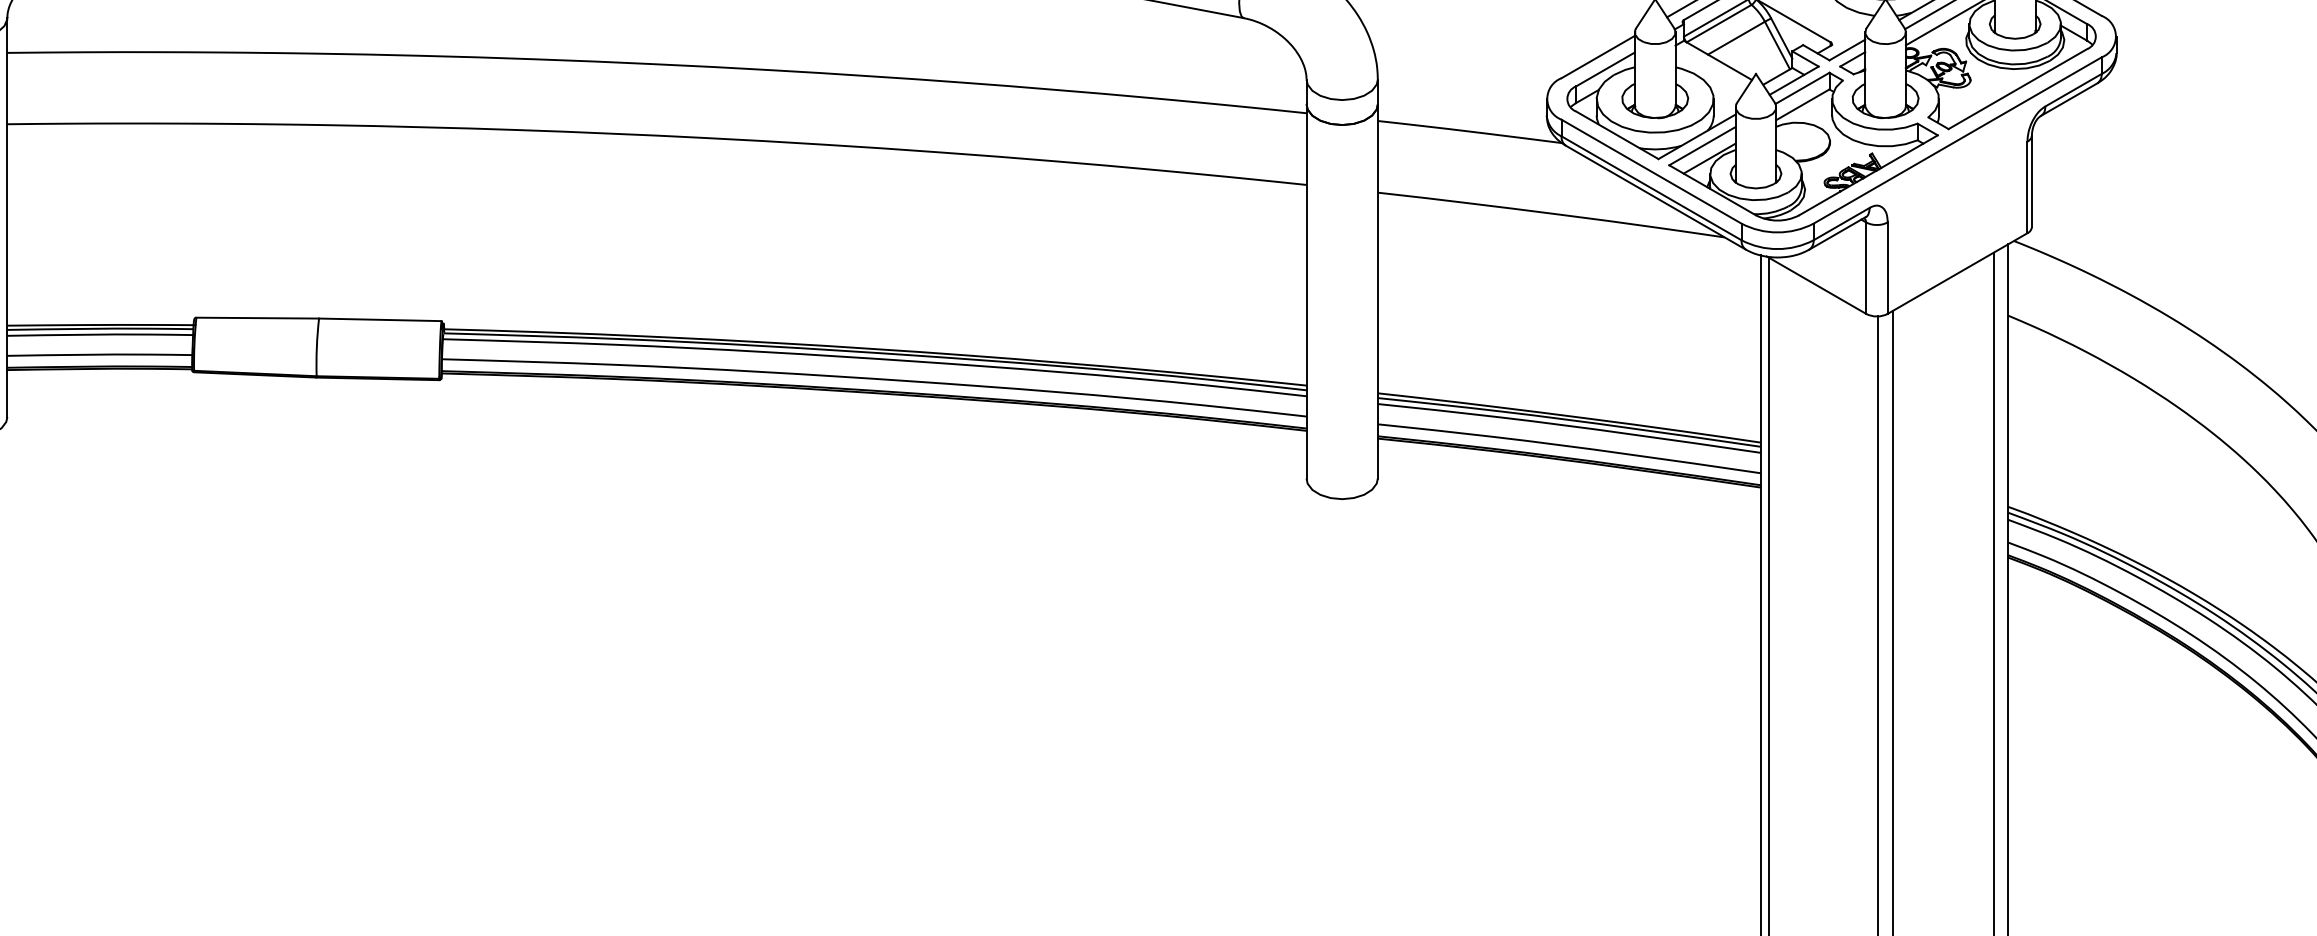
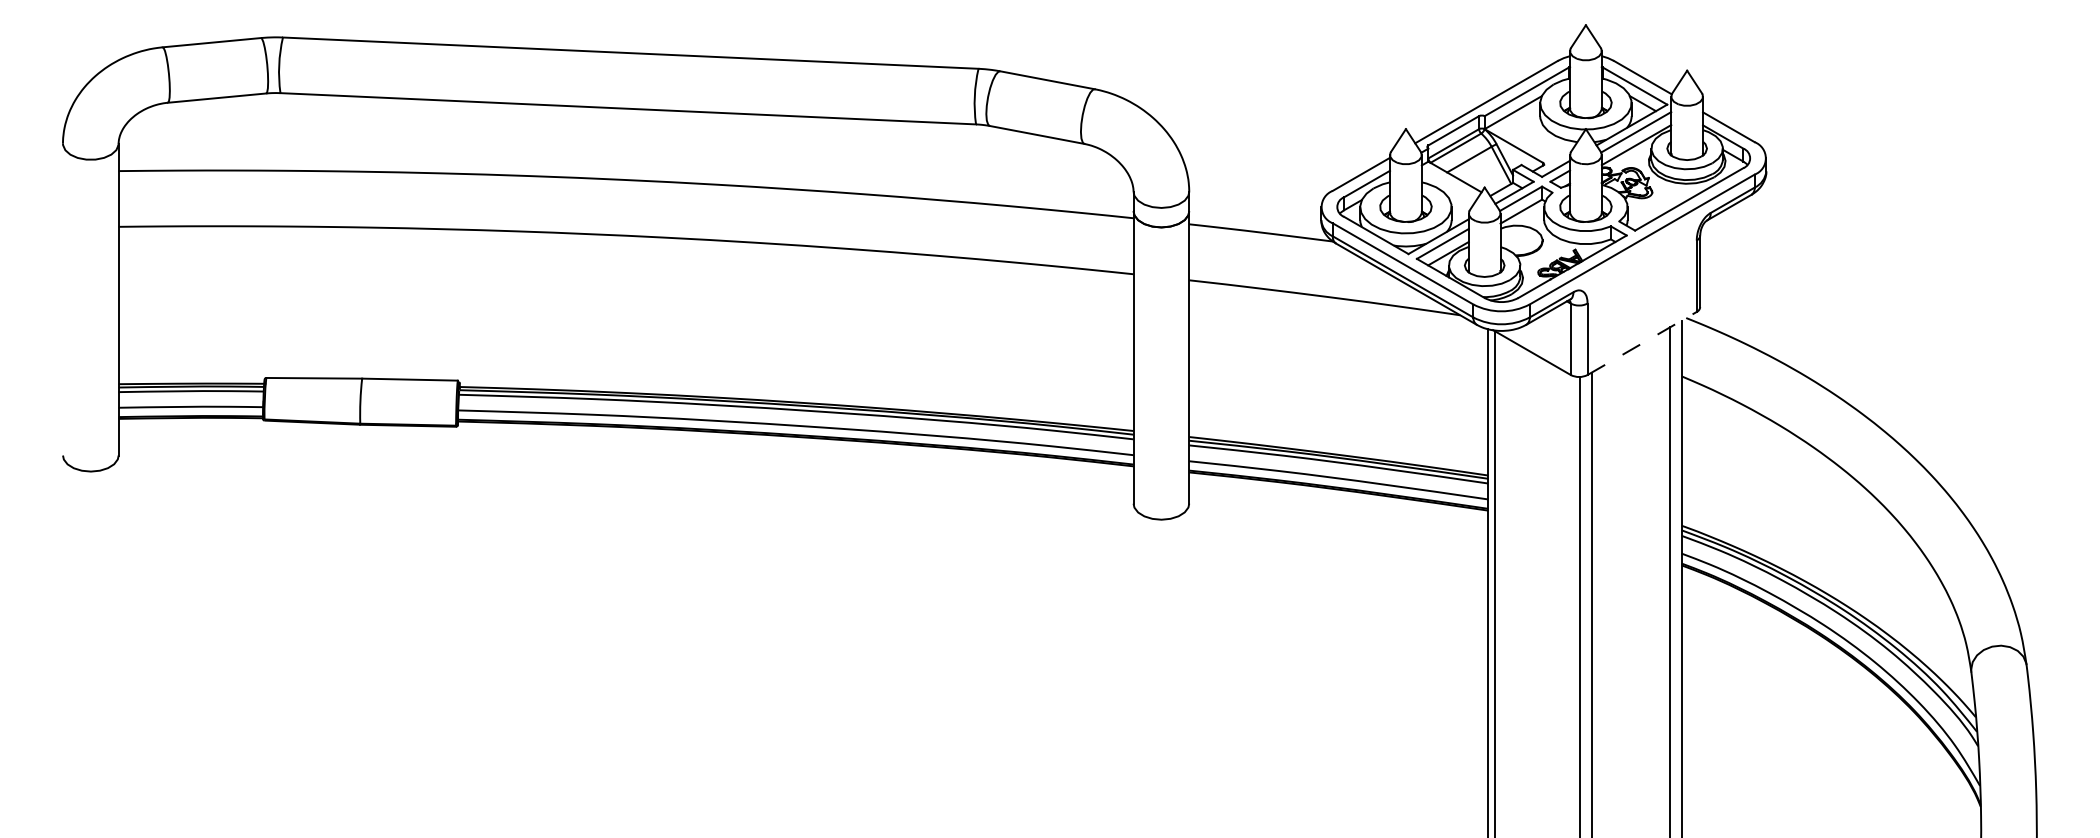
line: (1958, 273) -> (1642, 343), solid -> dashed

